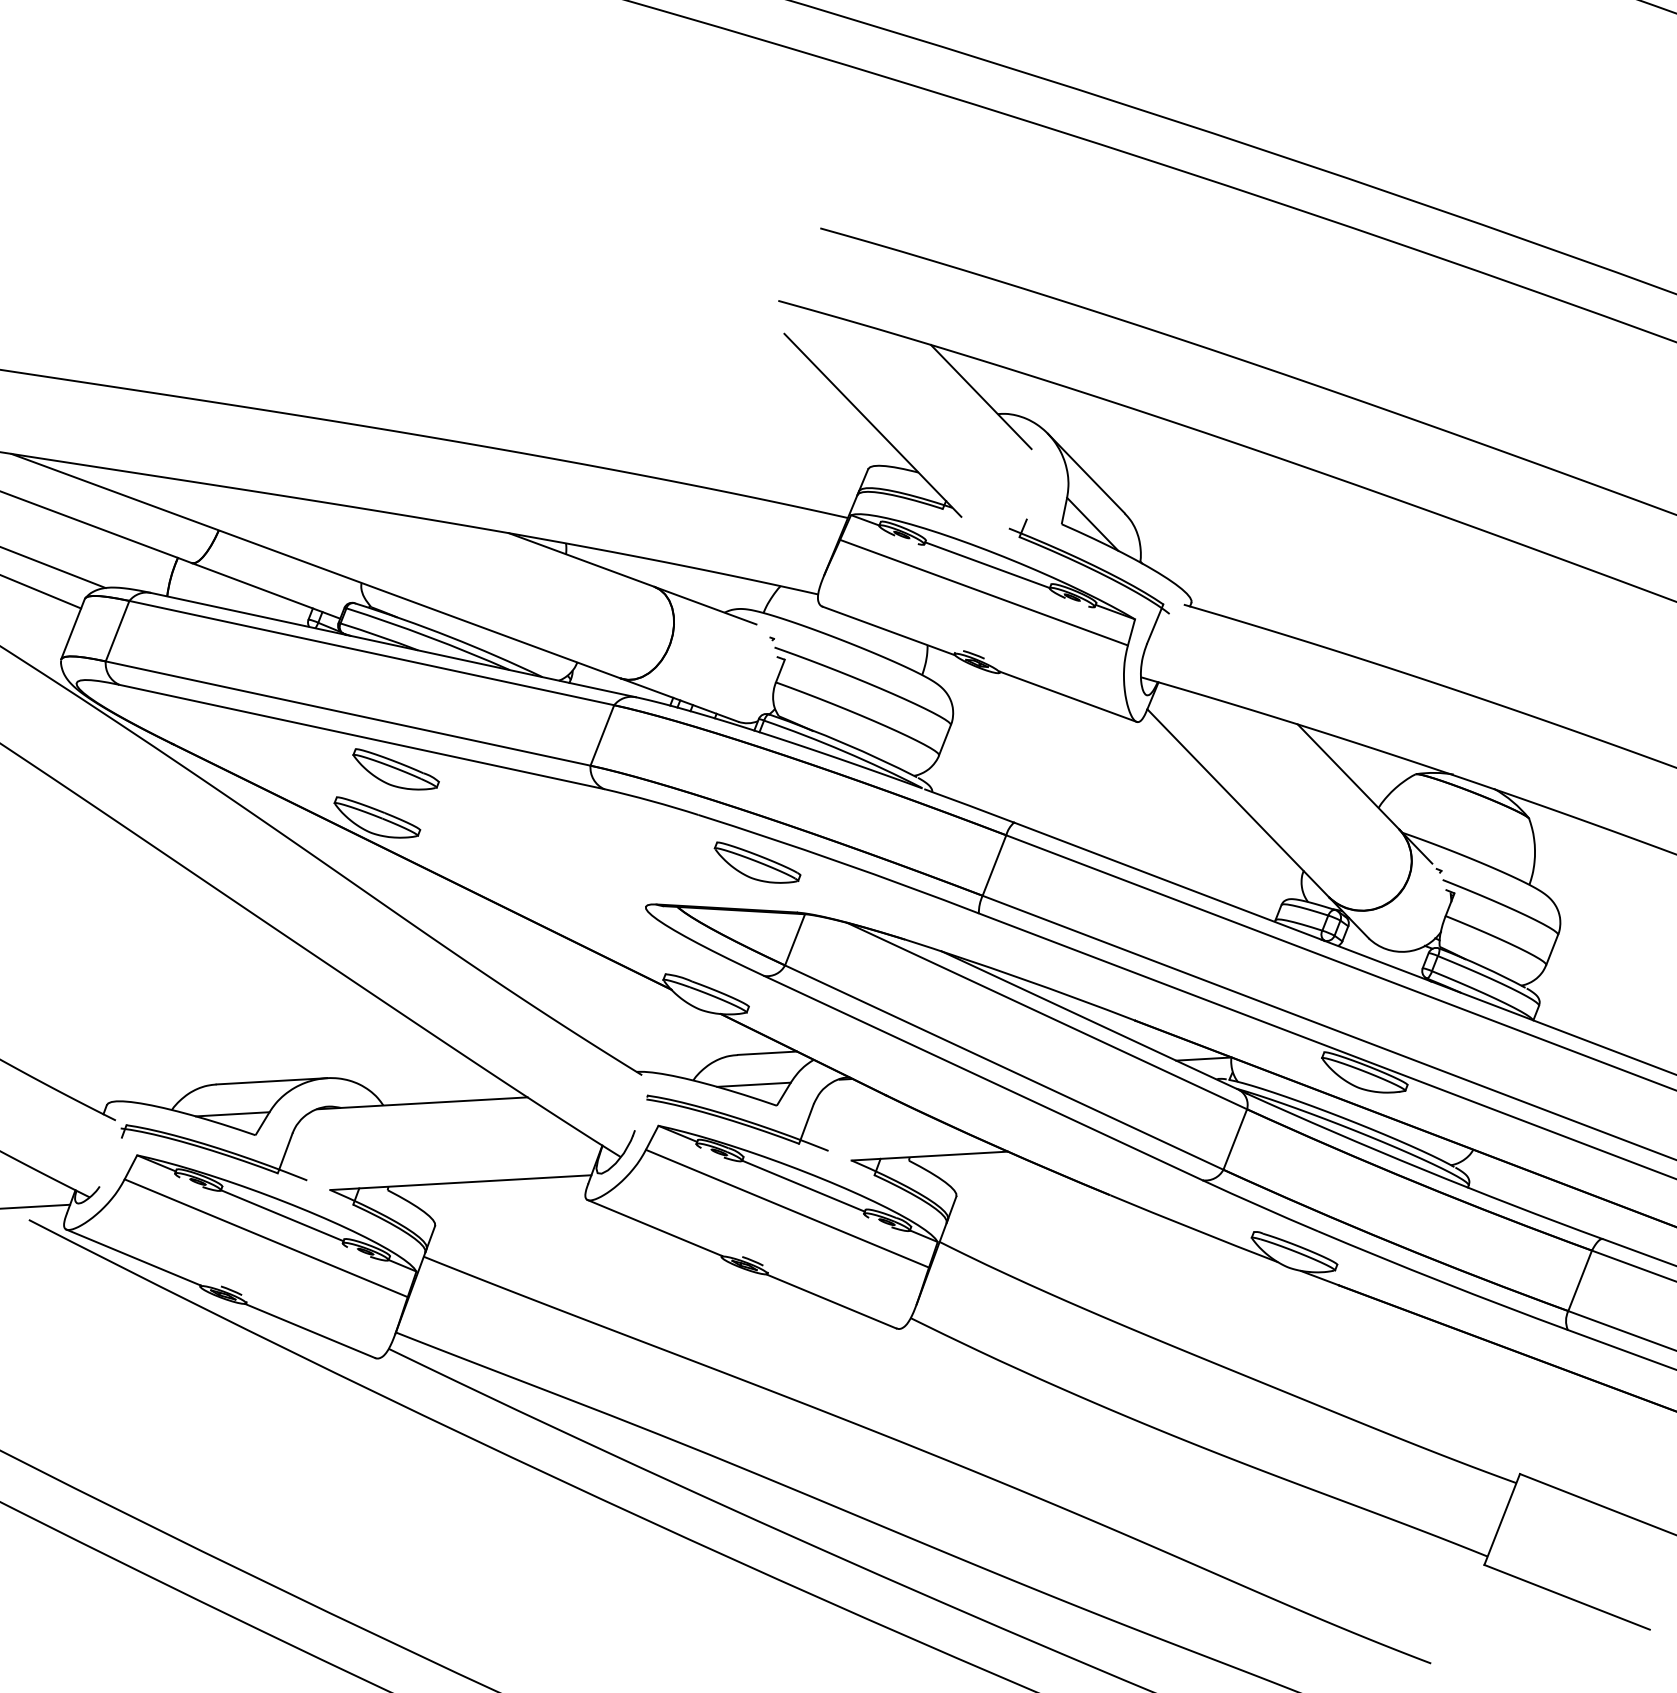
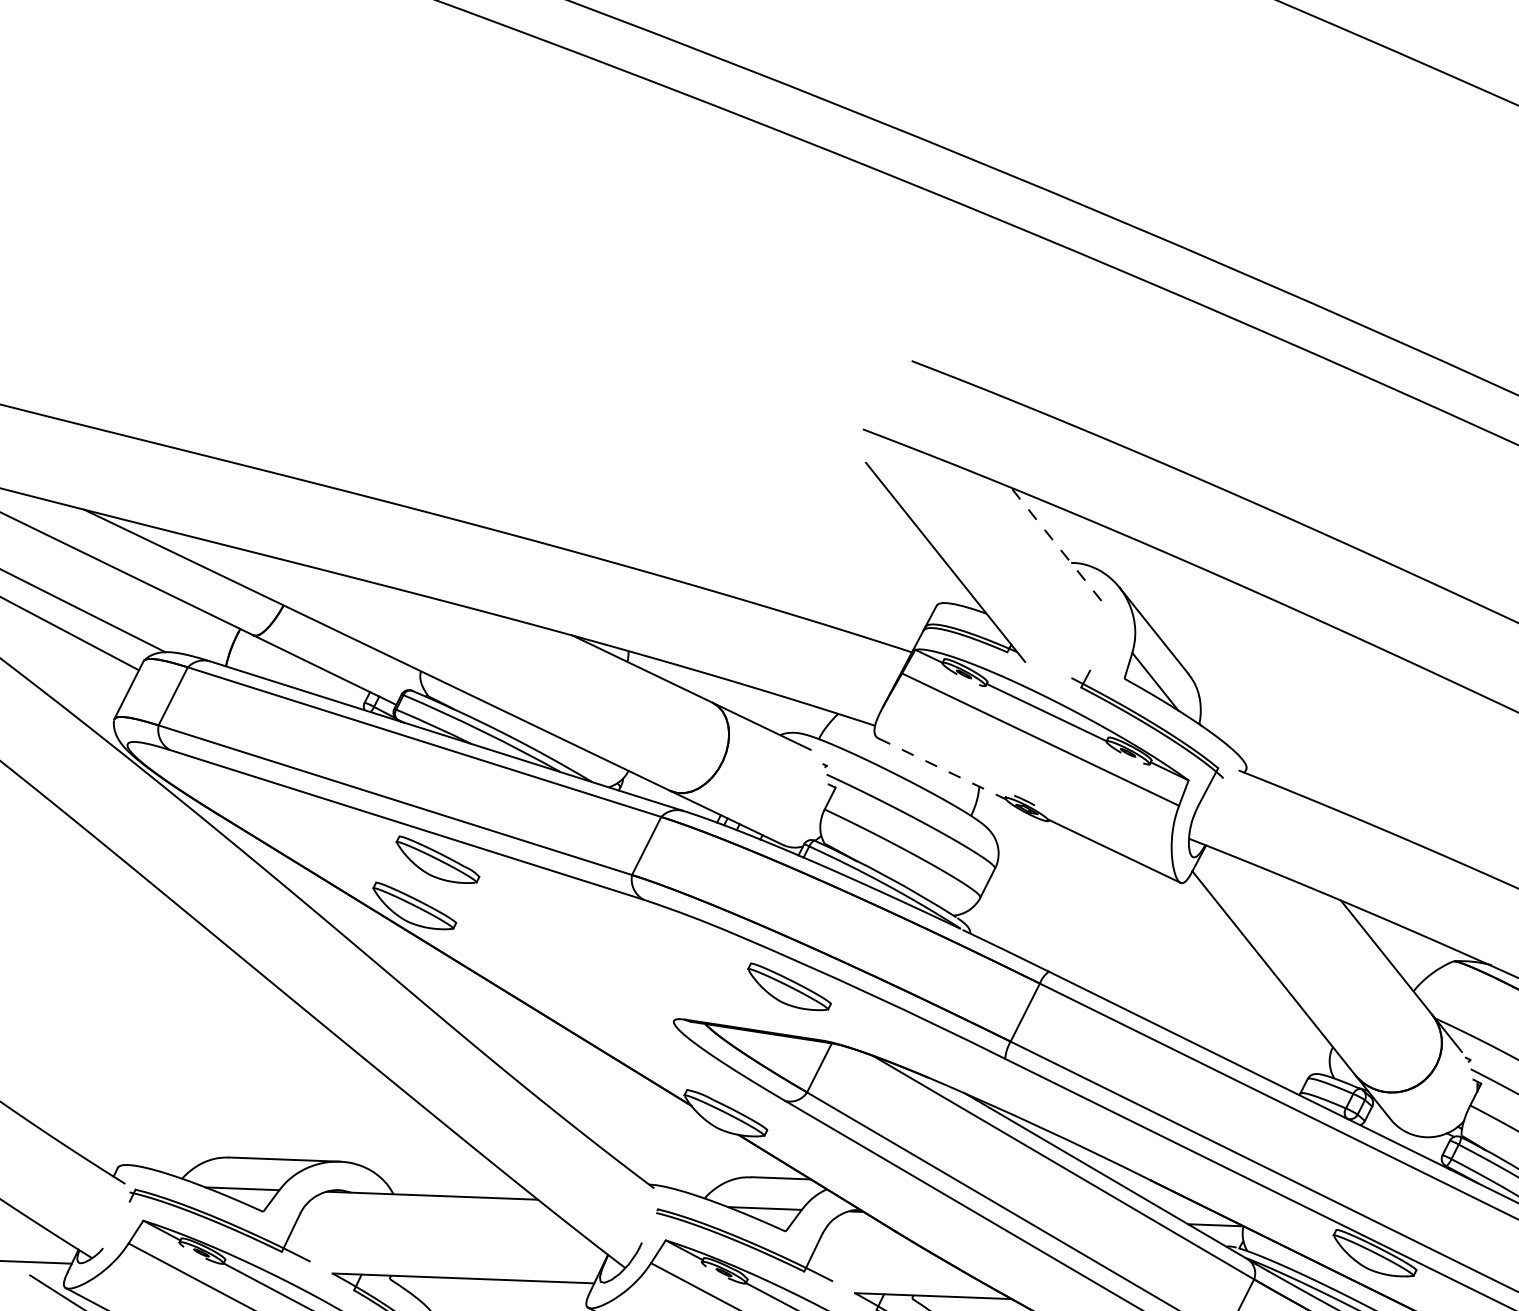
line: (980, 396) -> (1055, 543), solid -> dashed
line: (889, 631) -> (942, 769), solid -> dashed

